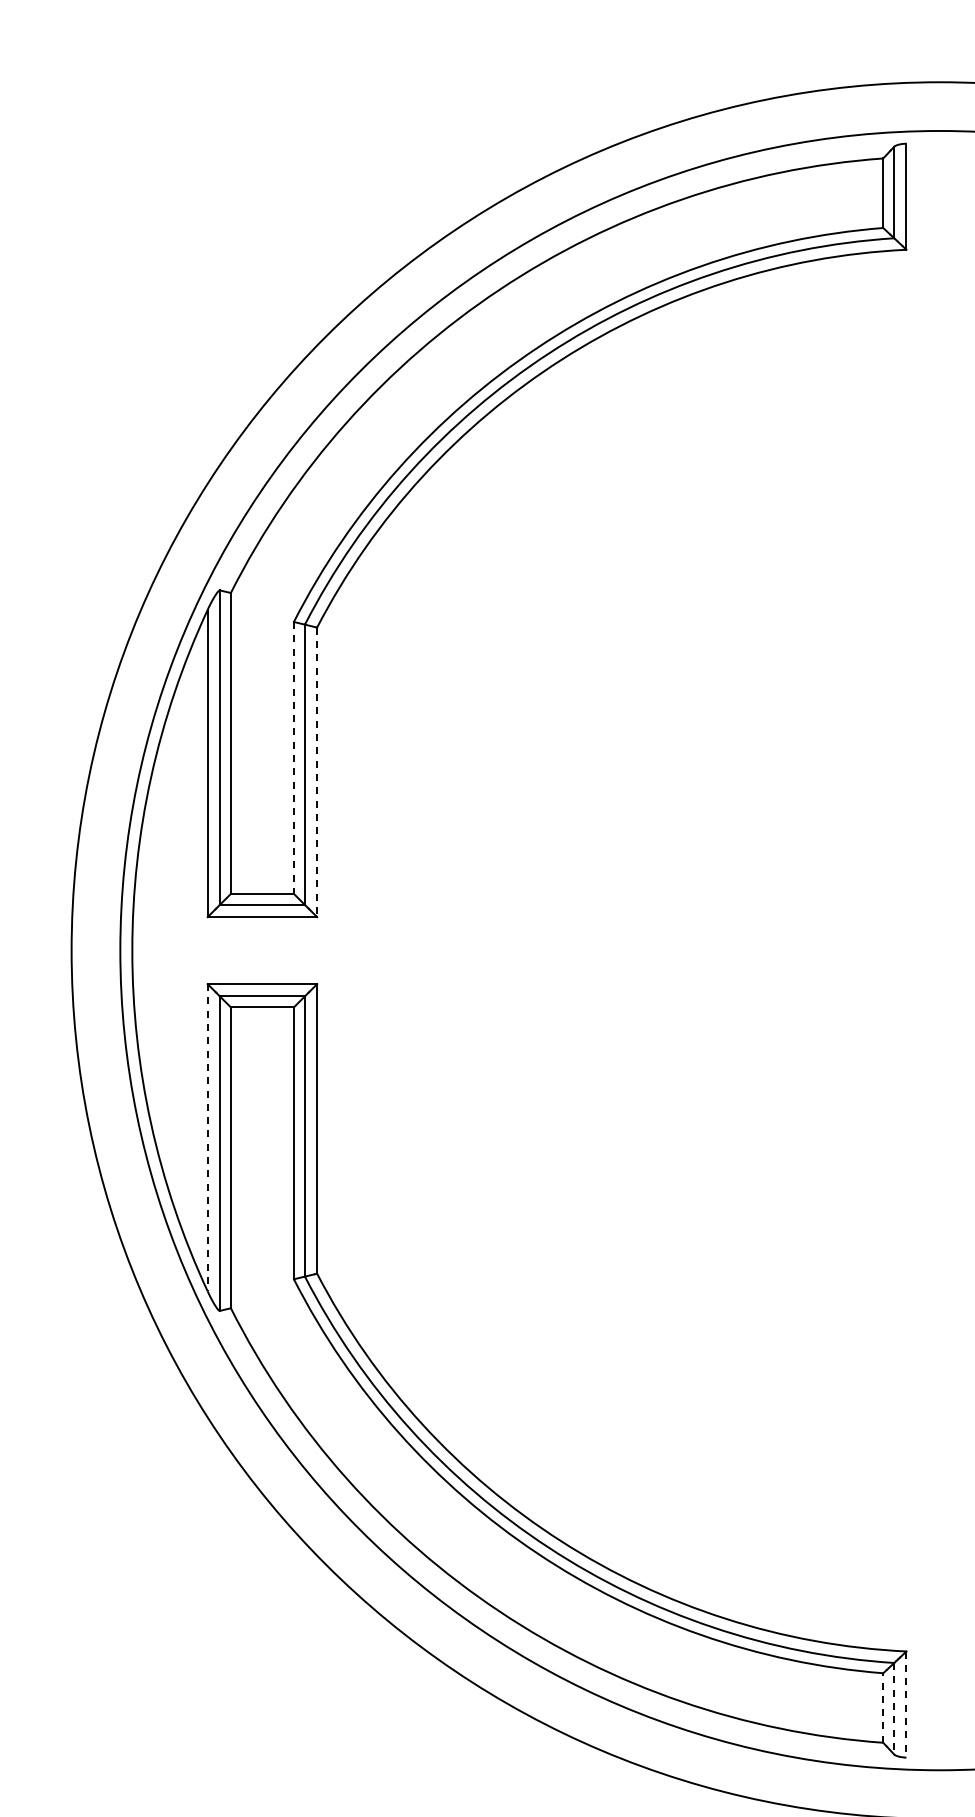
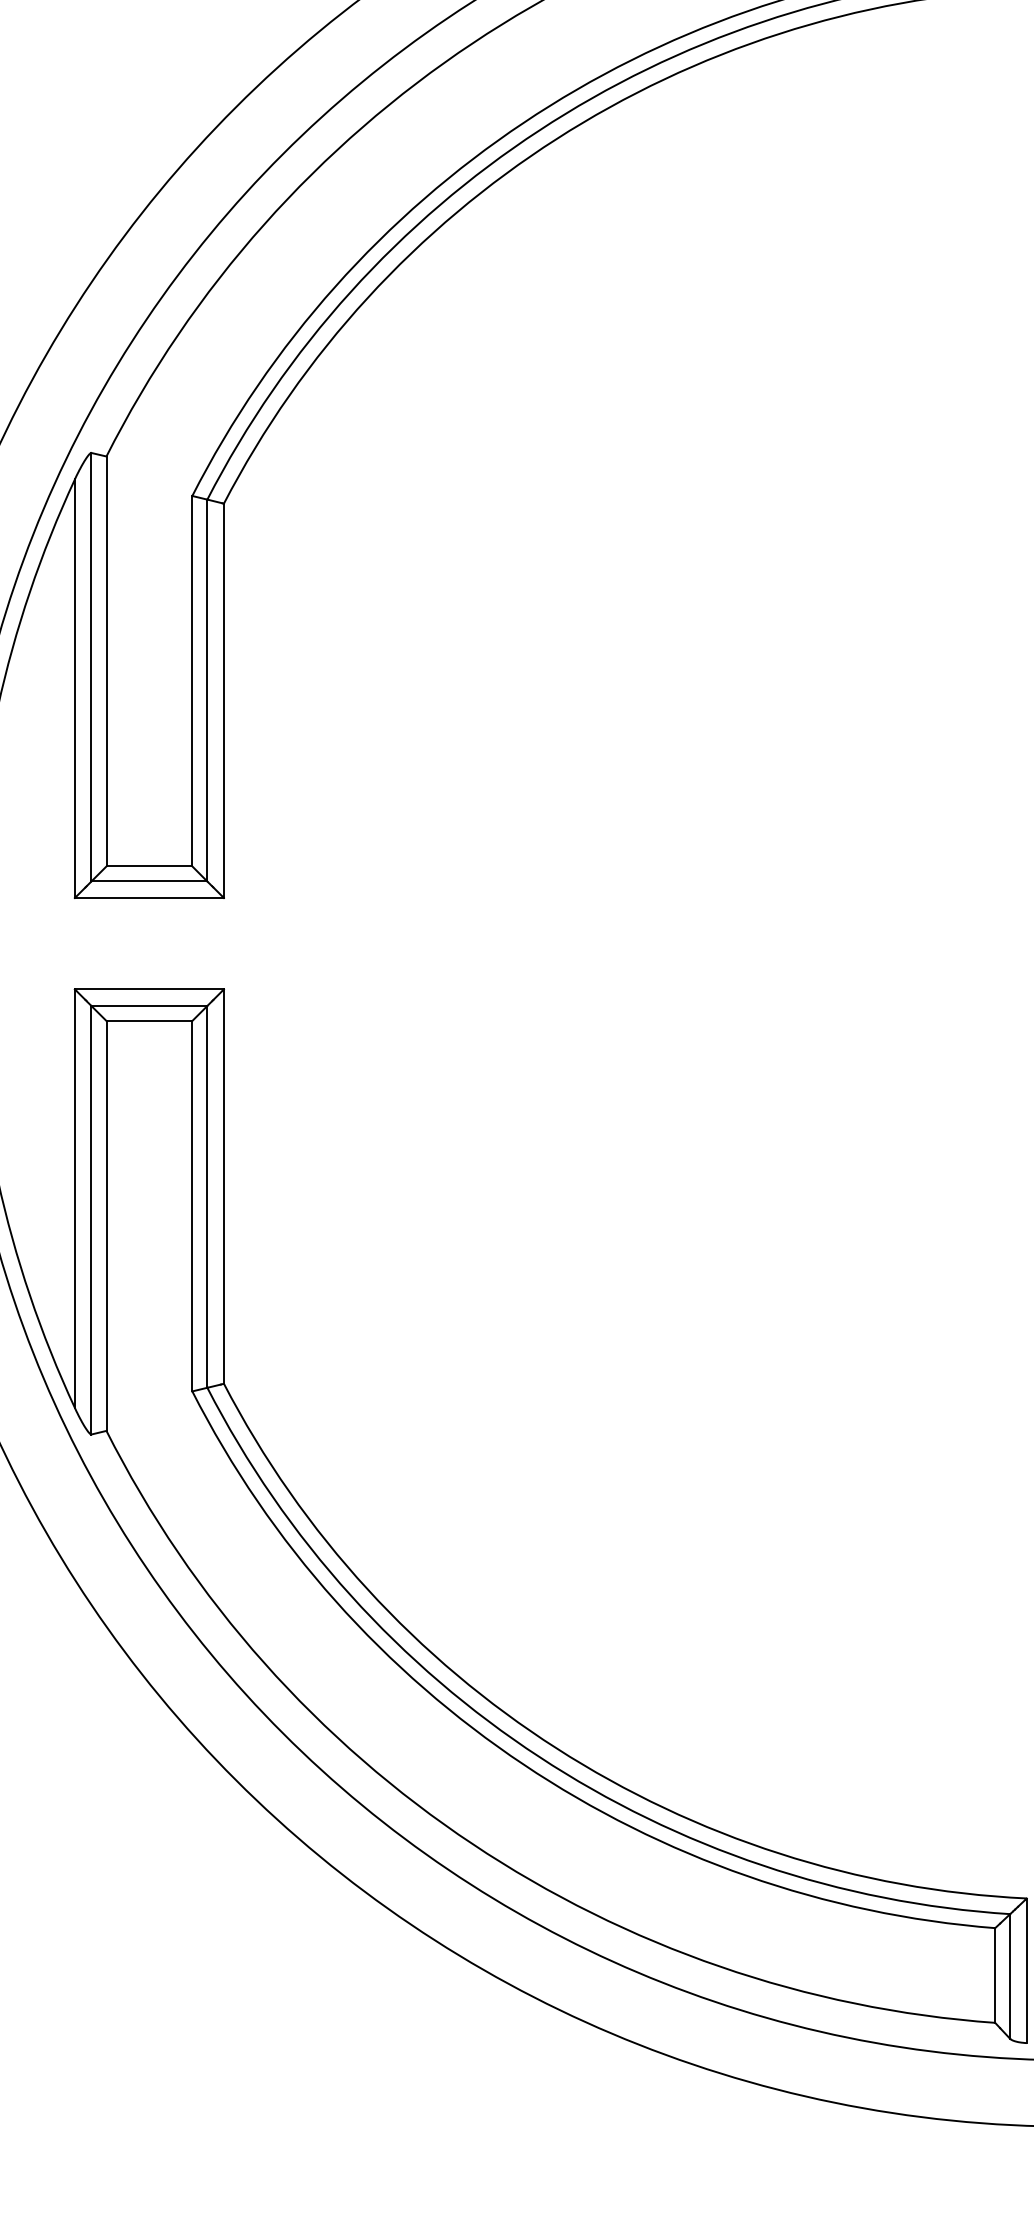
line: (293, 757) -> (191, 680), dashed -> solid
line: (317, 772) -> (224, 701), dashed -> solid
line: (207, 1137) -> (74, 1198), dashed -> solid
line: (906, 1705) -> (1026, 1972), dashed -> solid
line: (883, 1708) -> (995, 1976), dashed -> solid
line: (894, 1708) -> (1010, 1976), dashed -> solid

